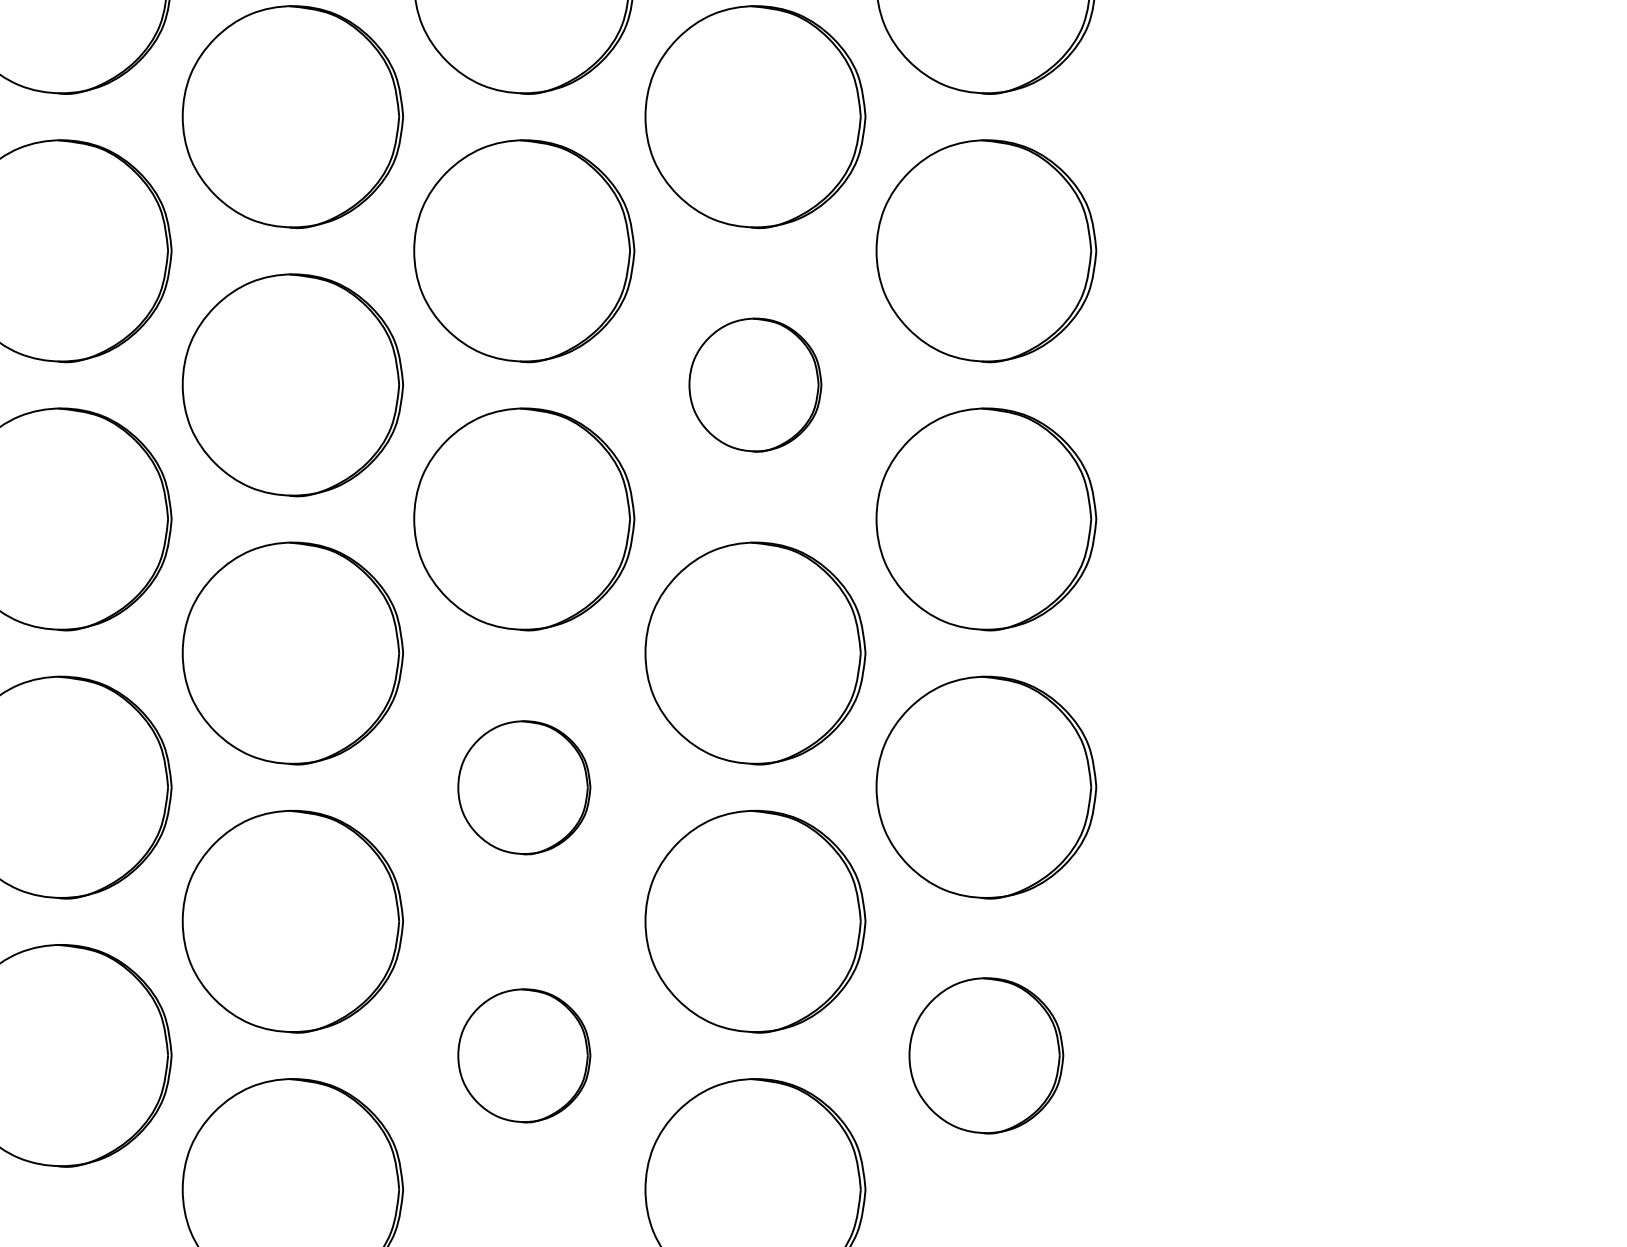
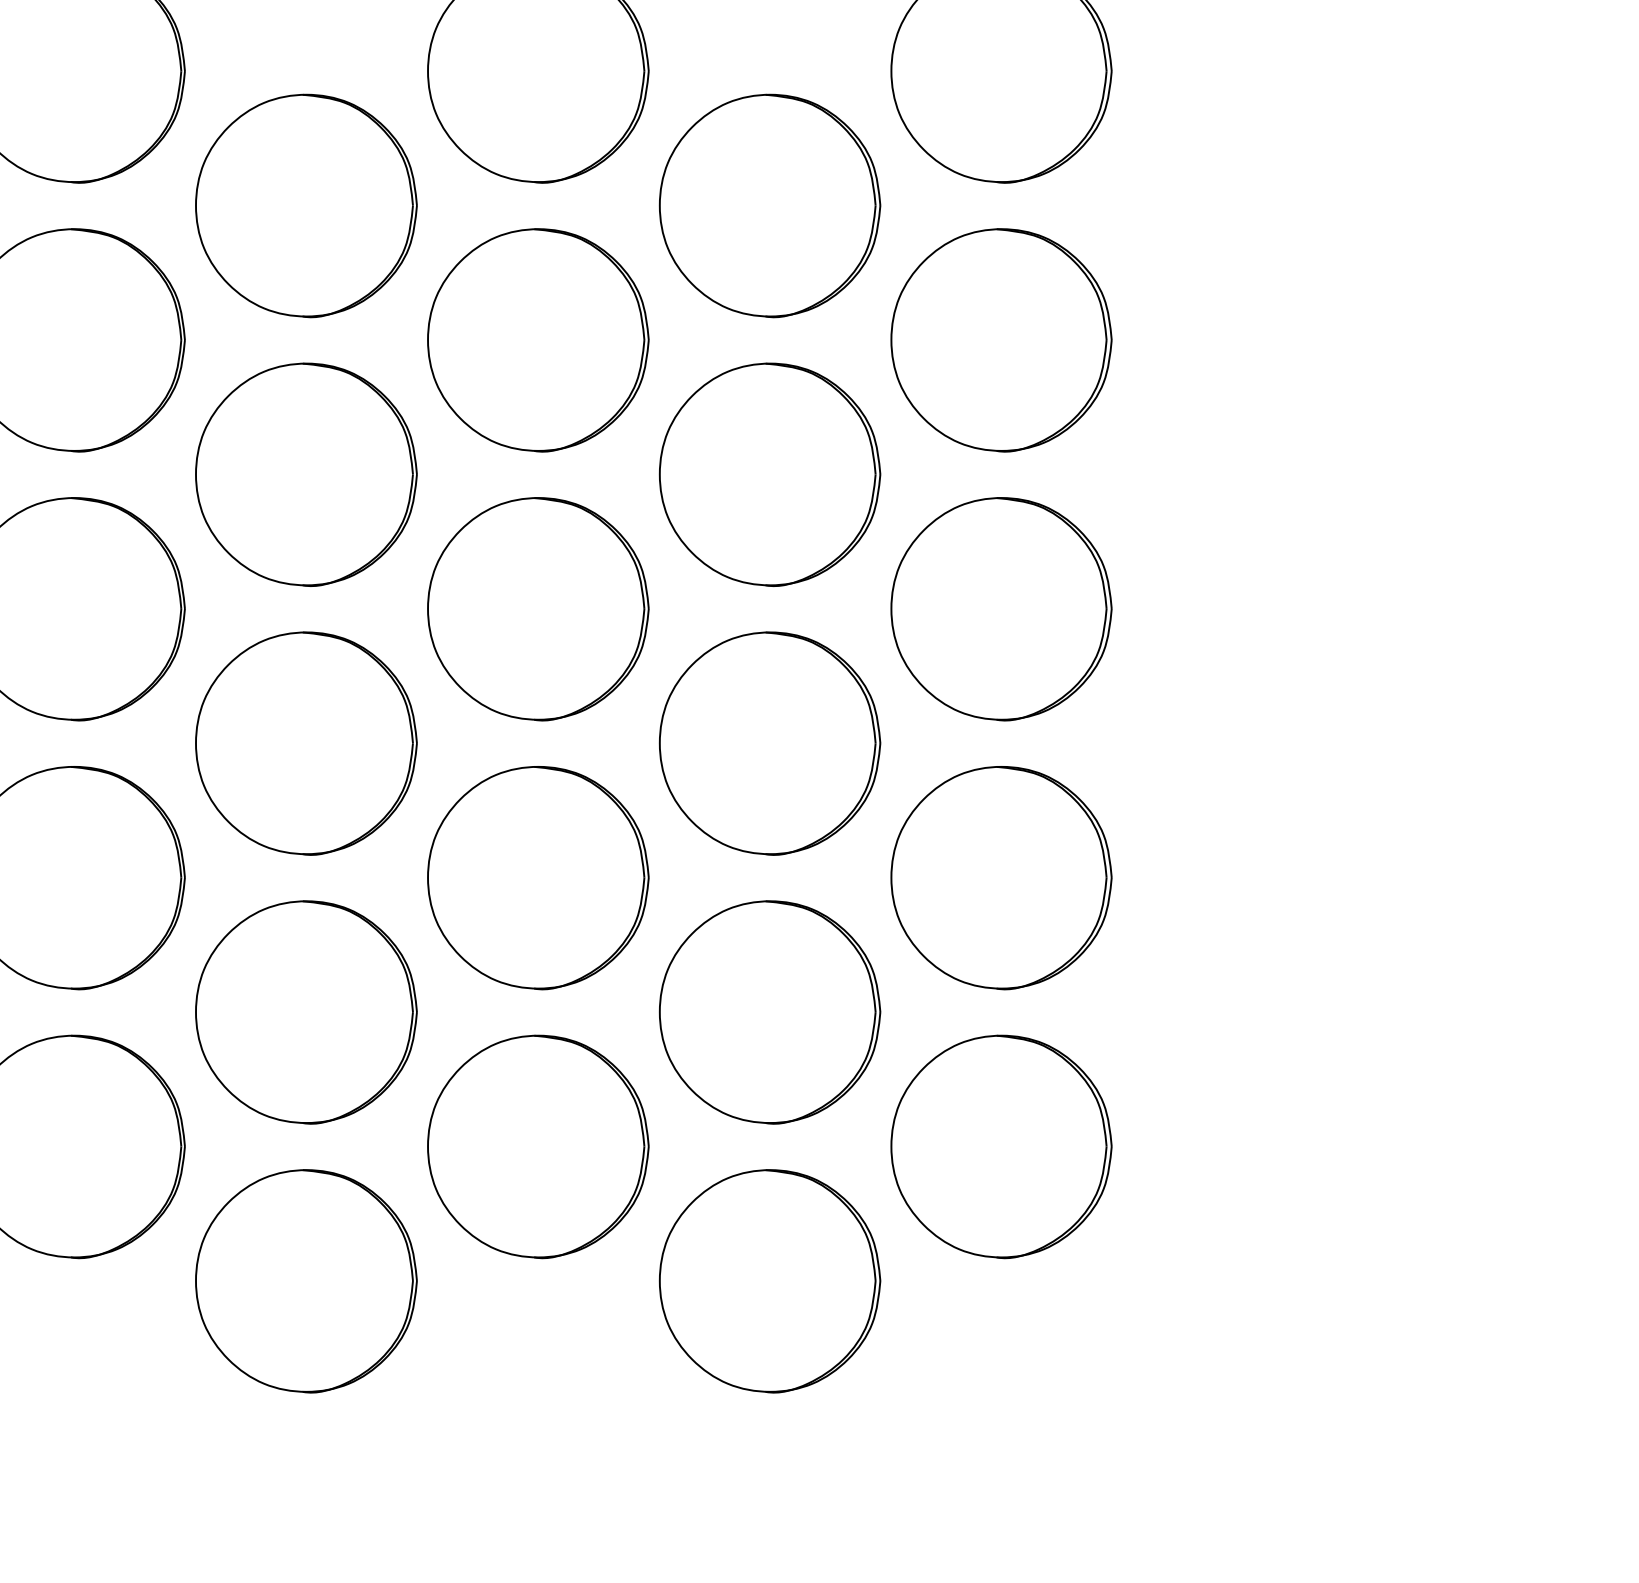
part: (754, 385) -> (769, 474), size x1.67
part: (524, 788) -> (538, 878), size x1.67
part: (524, 1055) -> (538, 1146), size x1.67
part: (986, 1055) -> (1001, 1146), size x1.43

